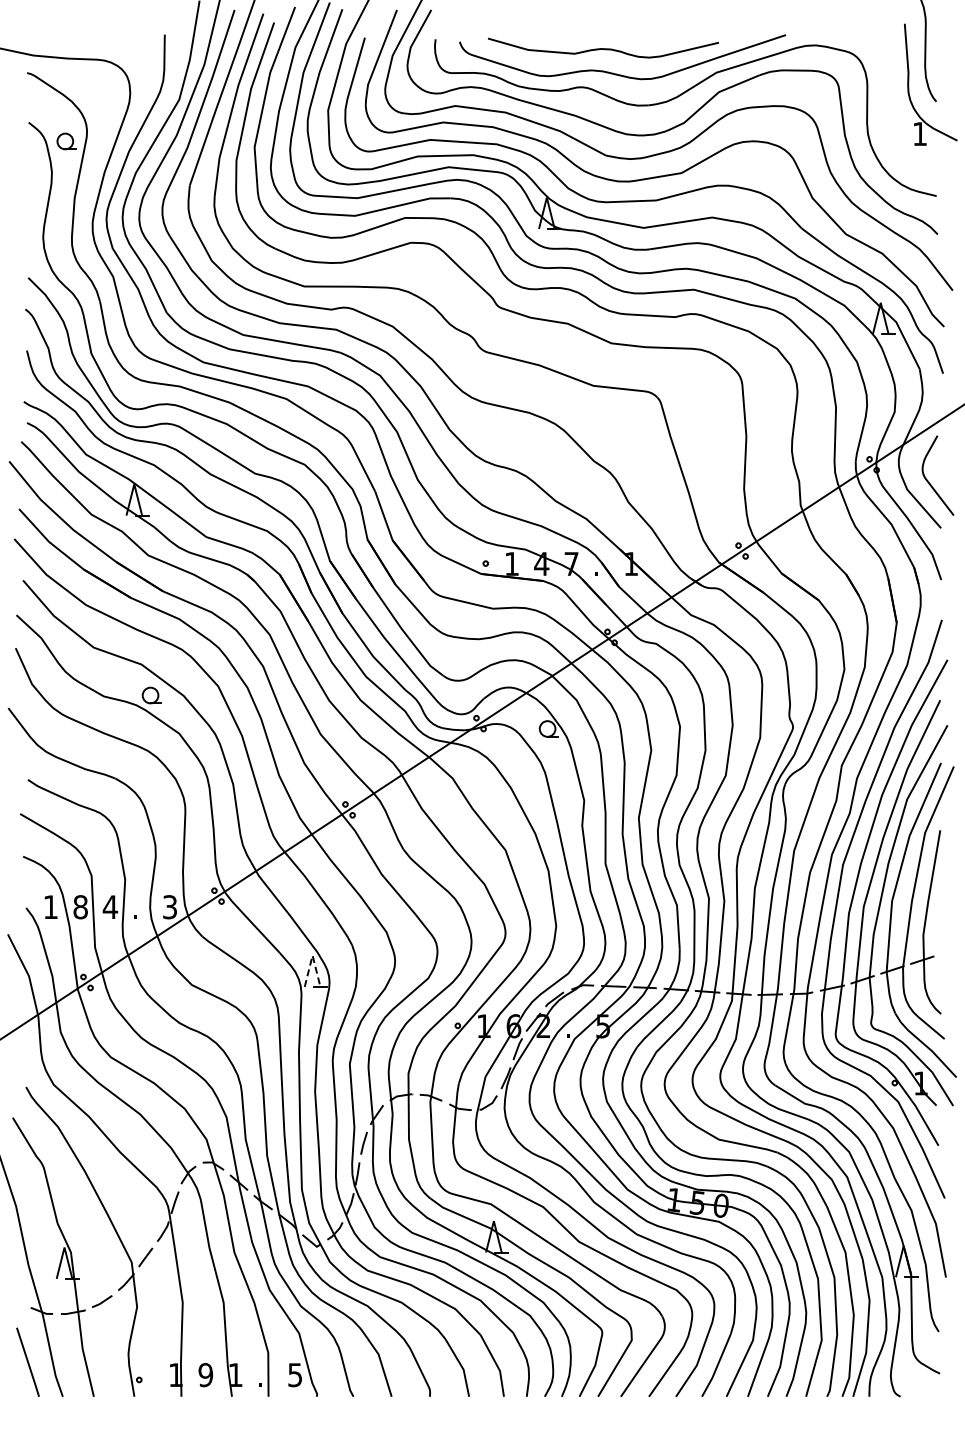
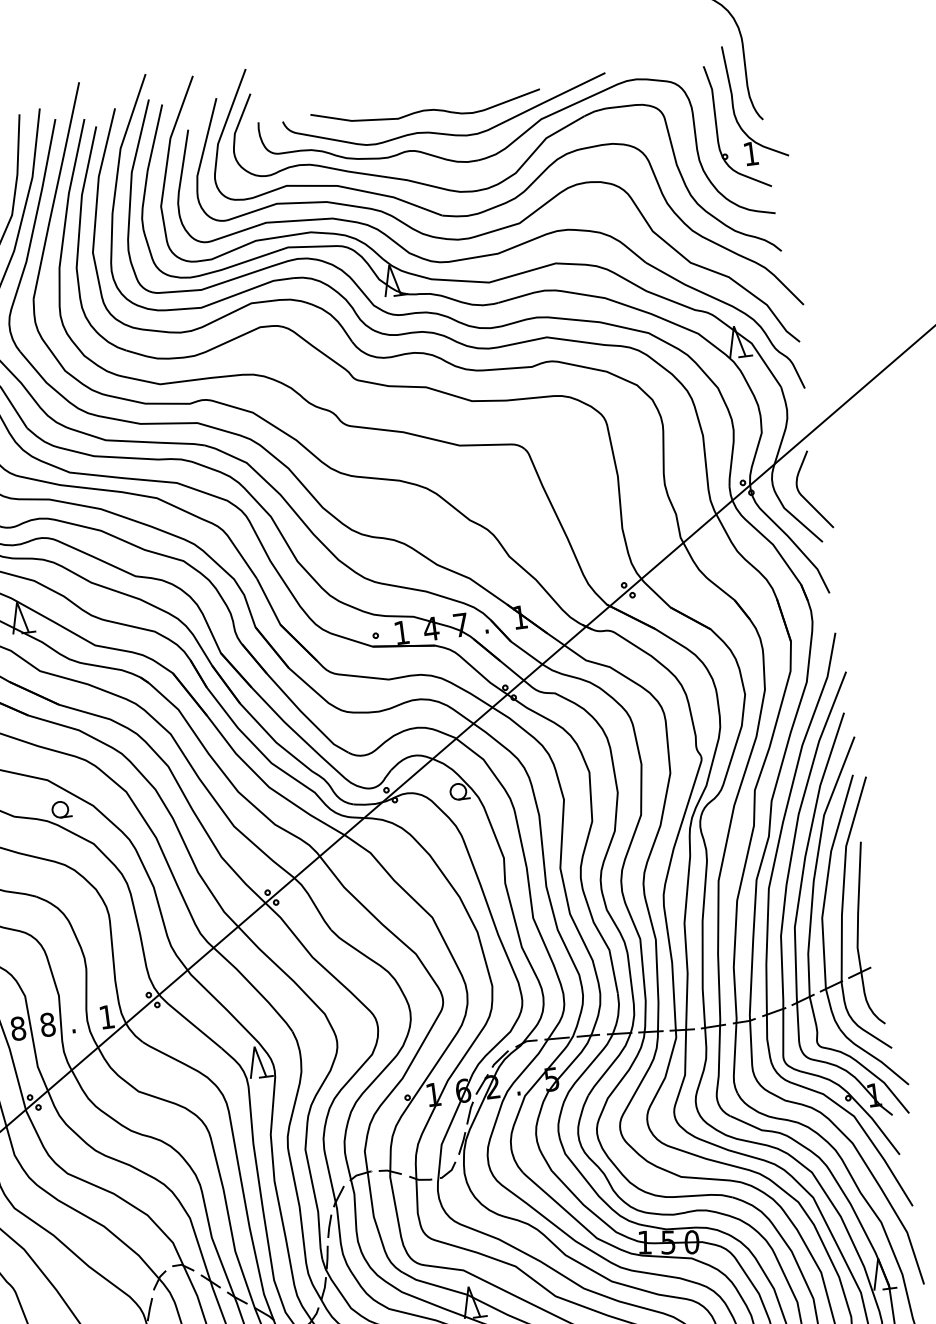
part: (890, 101) -> (717, 125), added
text: (110, 907) -> (47, 1025), 4 -> 8
text: (169, 907) -> (106, 1017), 3 -> 1
line: (312, 955) -> (254, 1046), dashed -> solid

